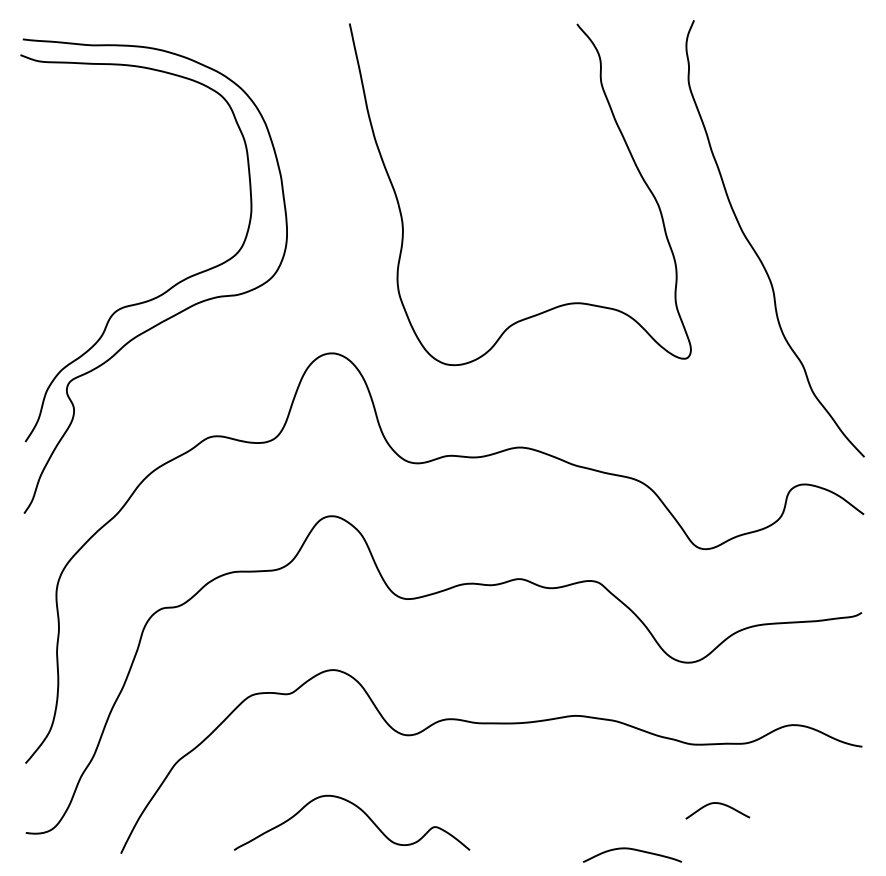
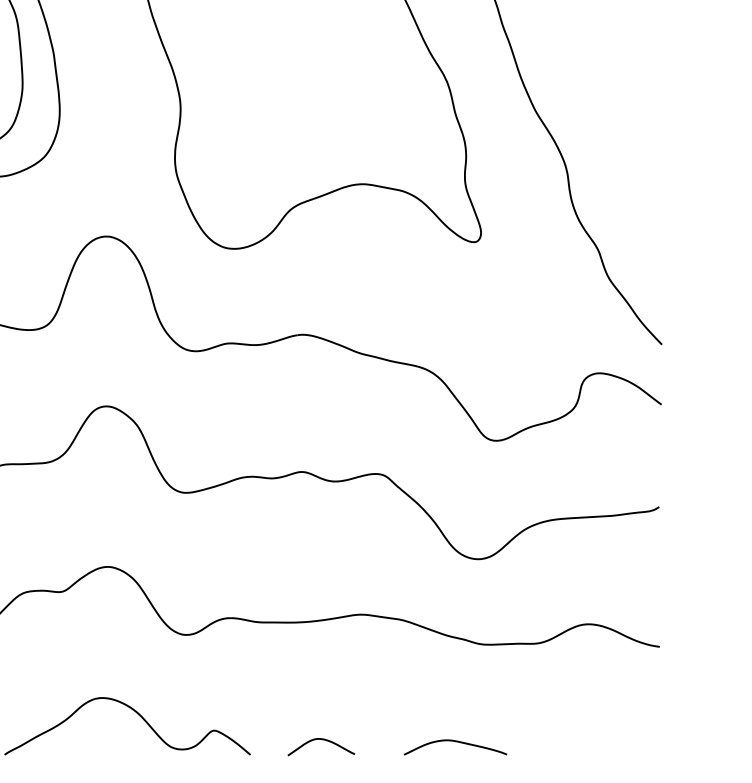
curve: (718, 804) -> (322, 740), moved
curve: (632, 850) -> (455, 742), moved

